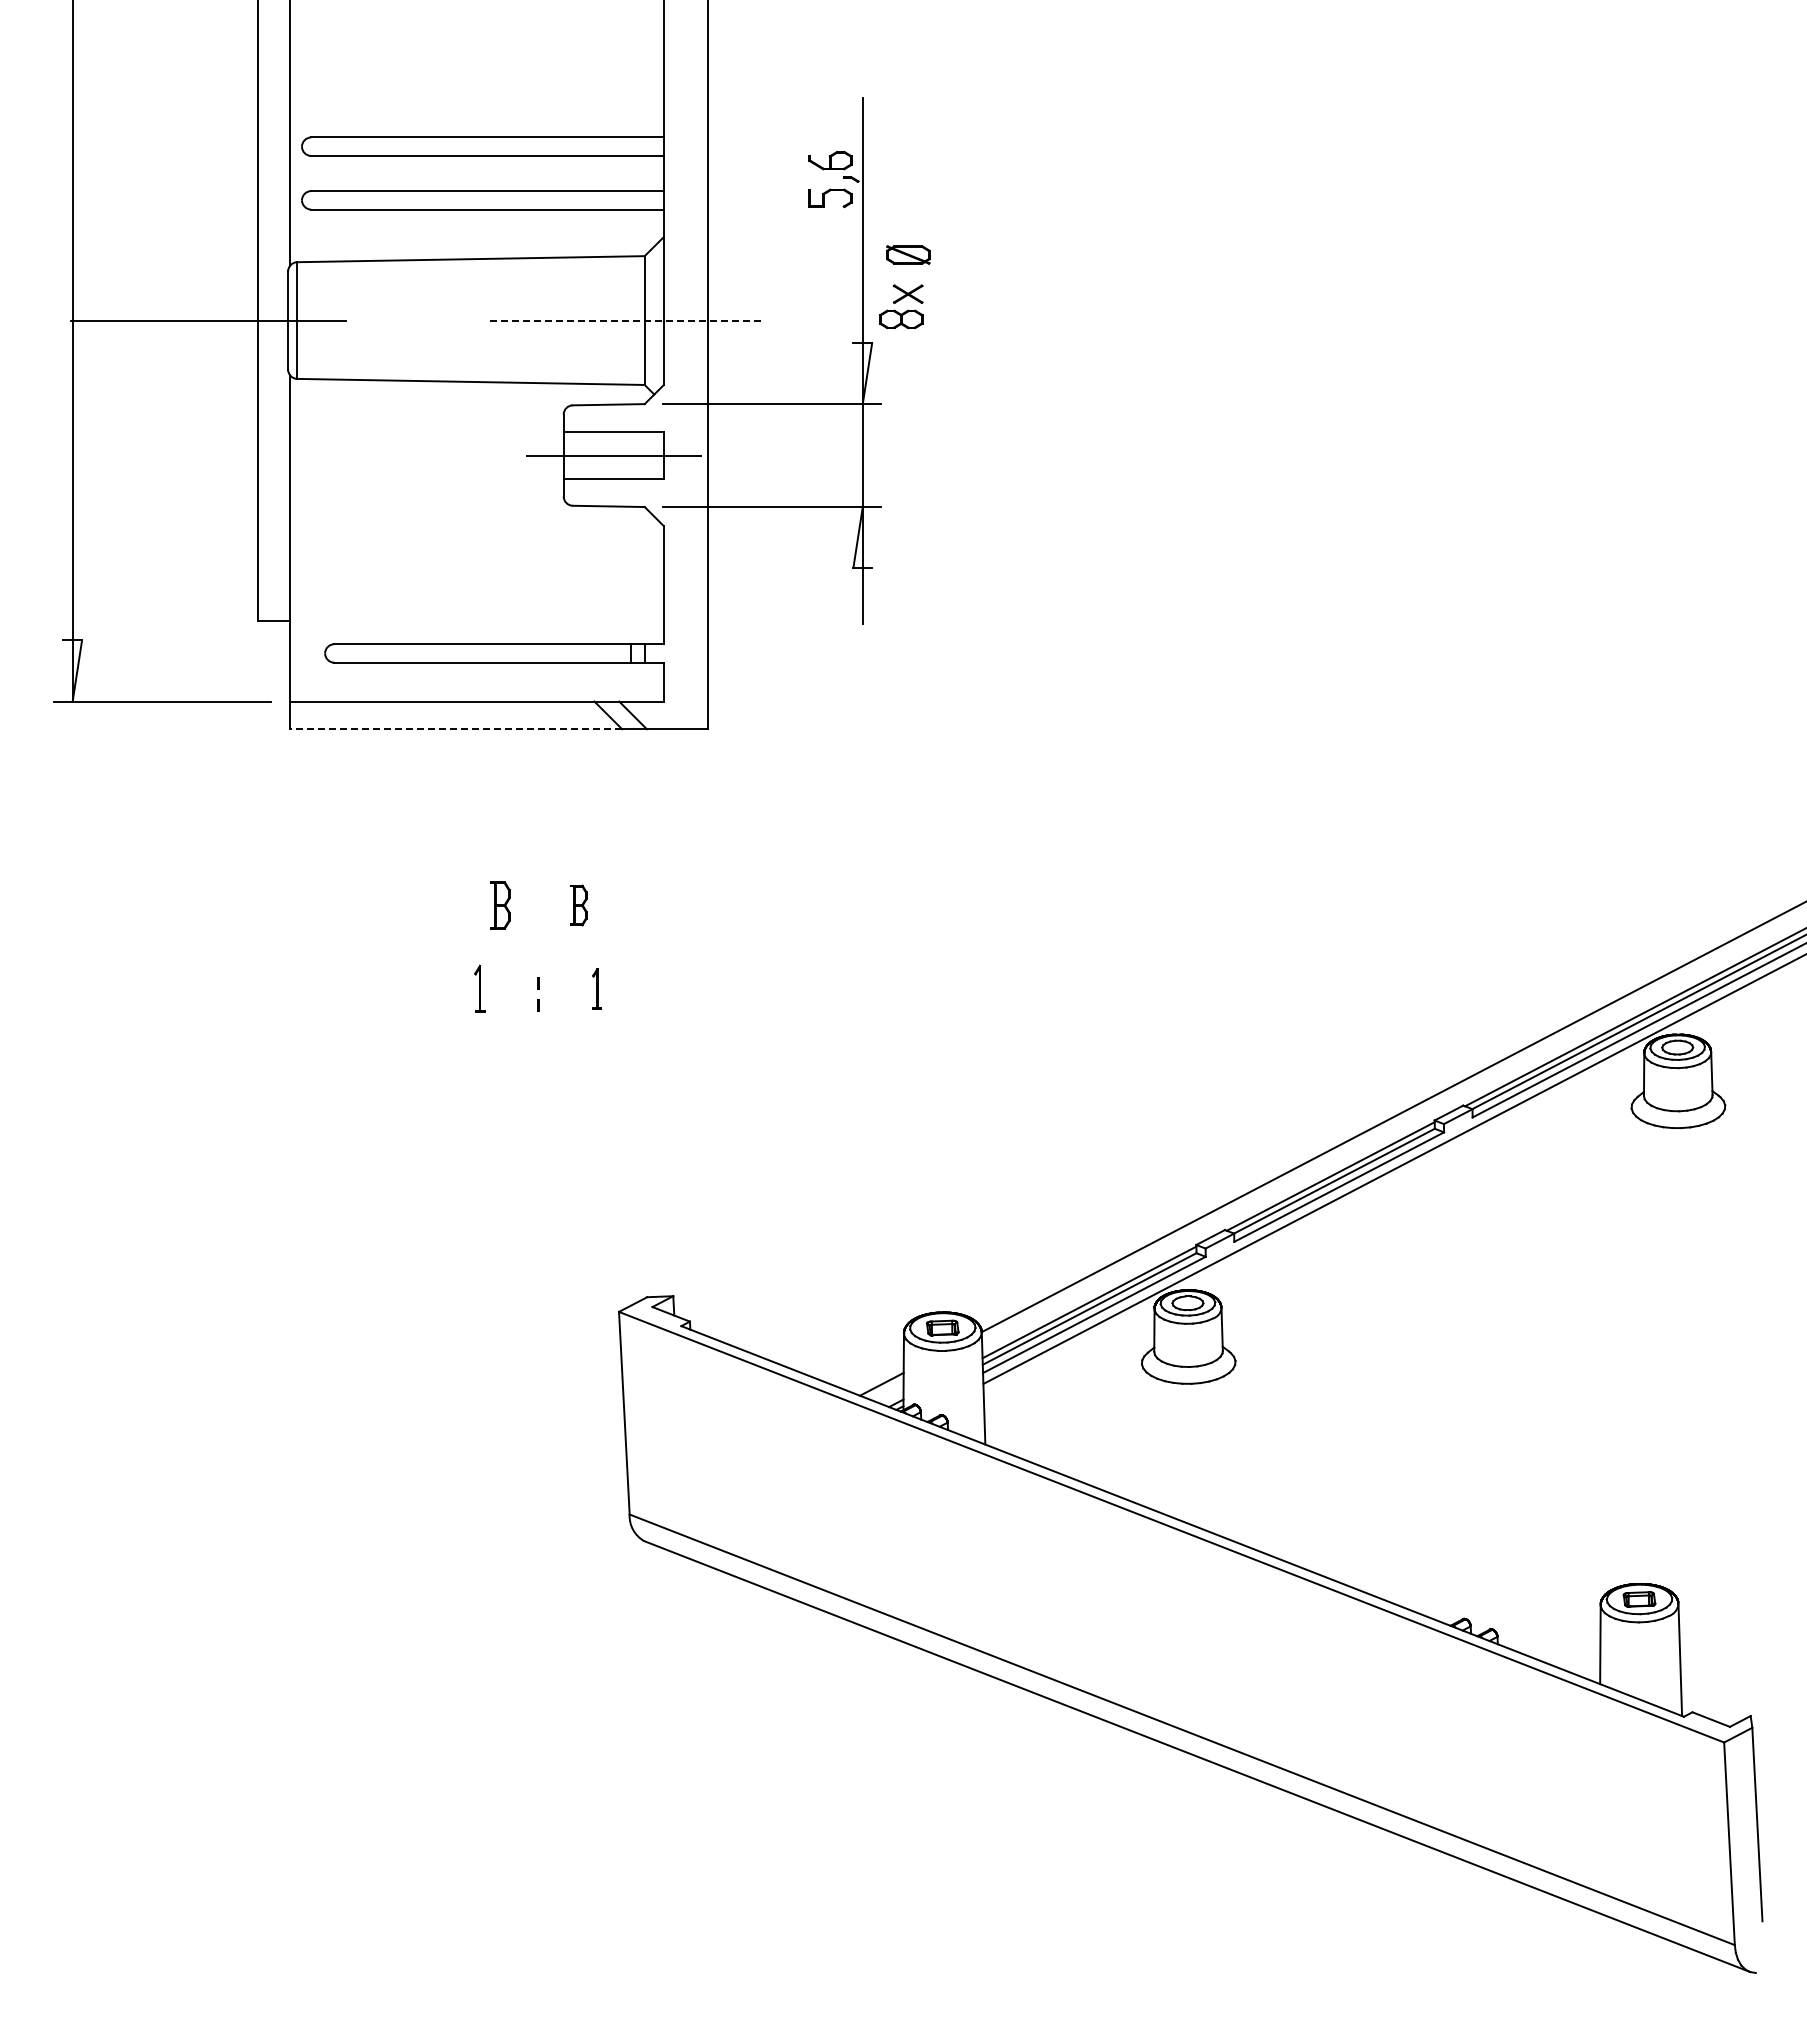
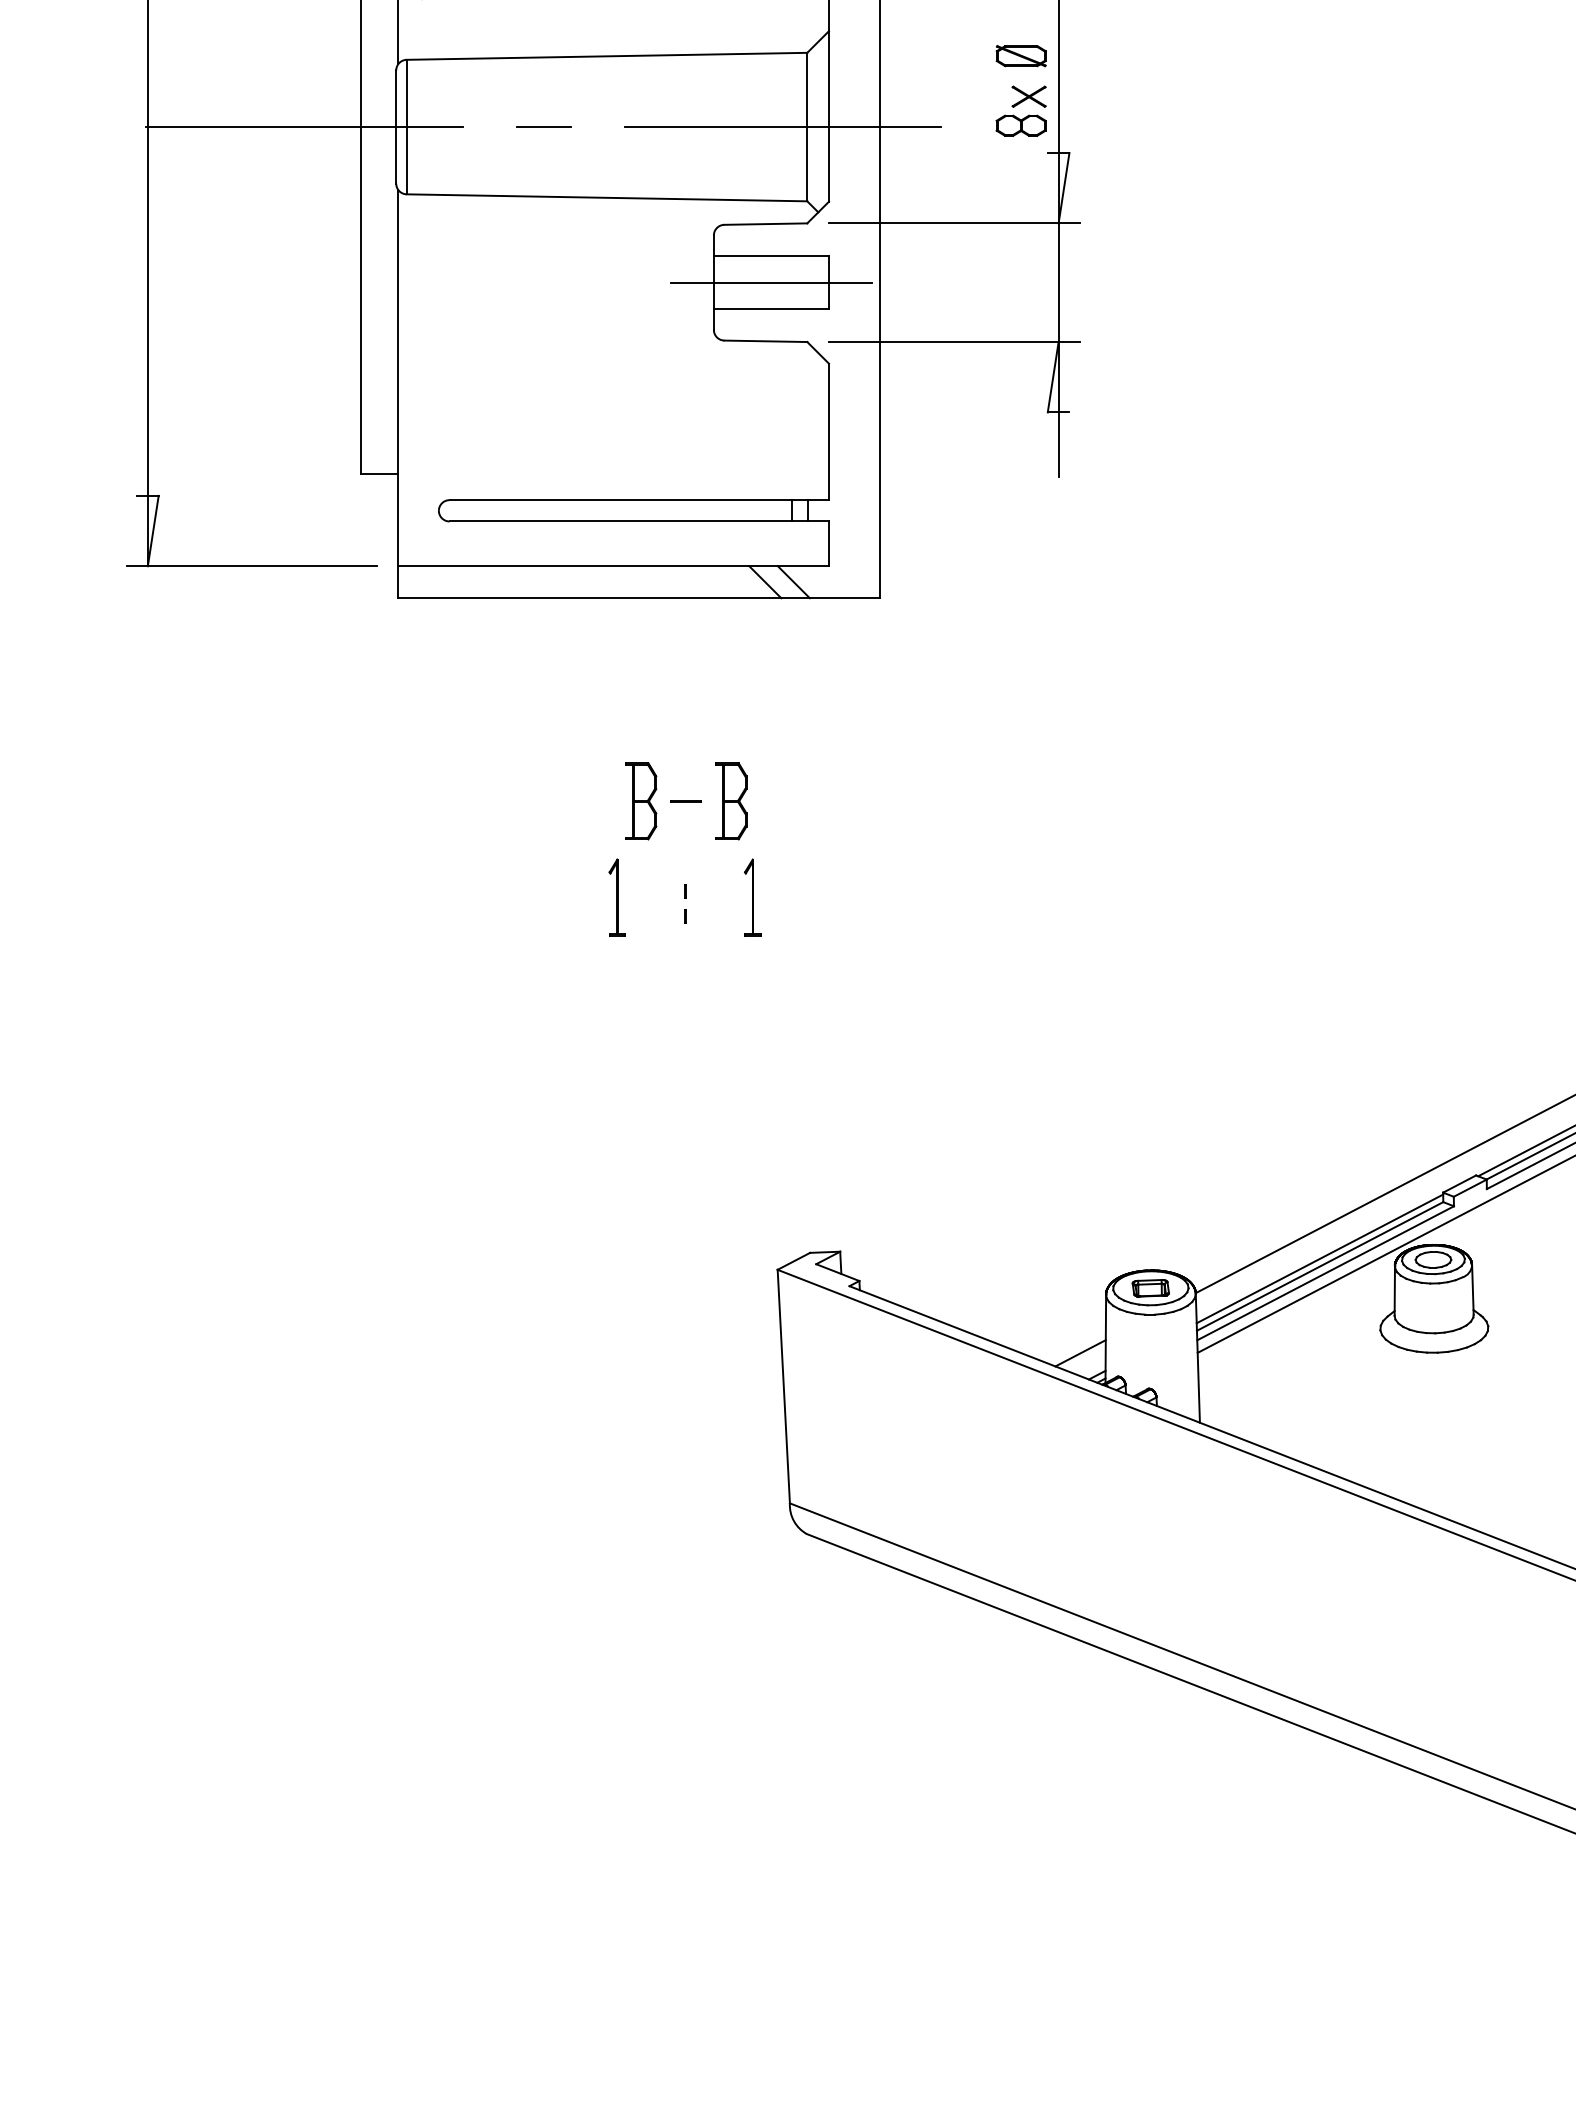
part: (908, 254) -> (1021, 55), moved
part: (901, 306) -> (1021, 110), moved
line: (415, 320) -> (543, 127), added
line: (623, 320) -> (782, 127), dashed -> solid
line: (455, 729) -> (589, 598), dashed -> solid
part: (500, 905) -> (641, 801), size x1.43
line: (538, 905) -> (684, 801), added
part: (578, 905) -> (730, 801), size x1.67
part: (479, 988) -> (616, 897), size x1.43
part: (596, 988) -> (751, 897), size x1.67

